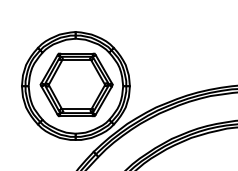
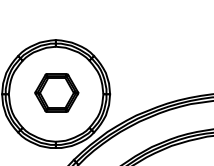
part: (76, 84) -> (56, 92), size x0.6

